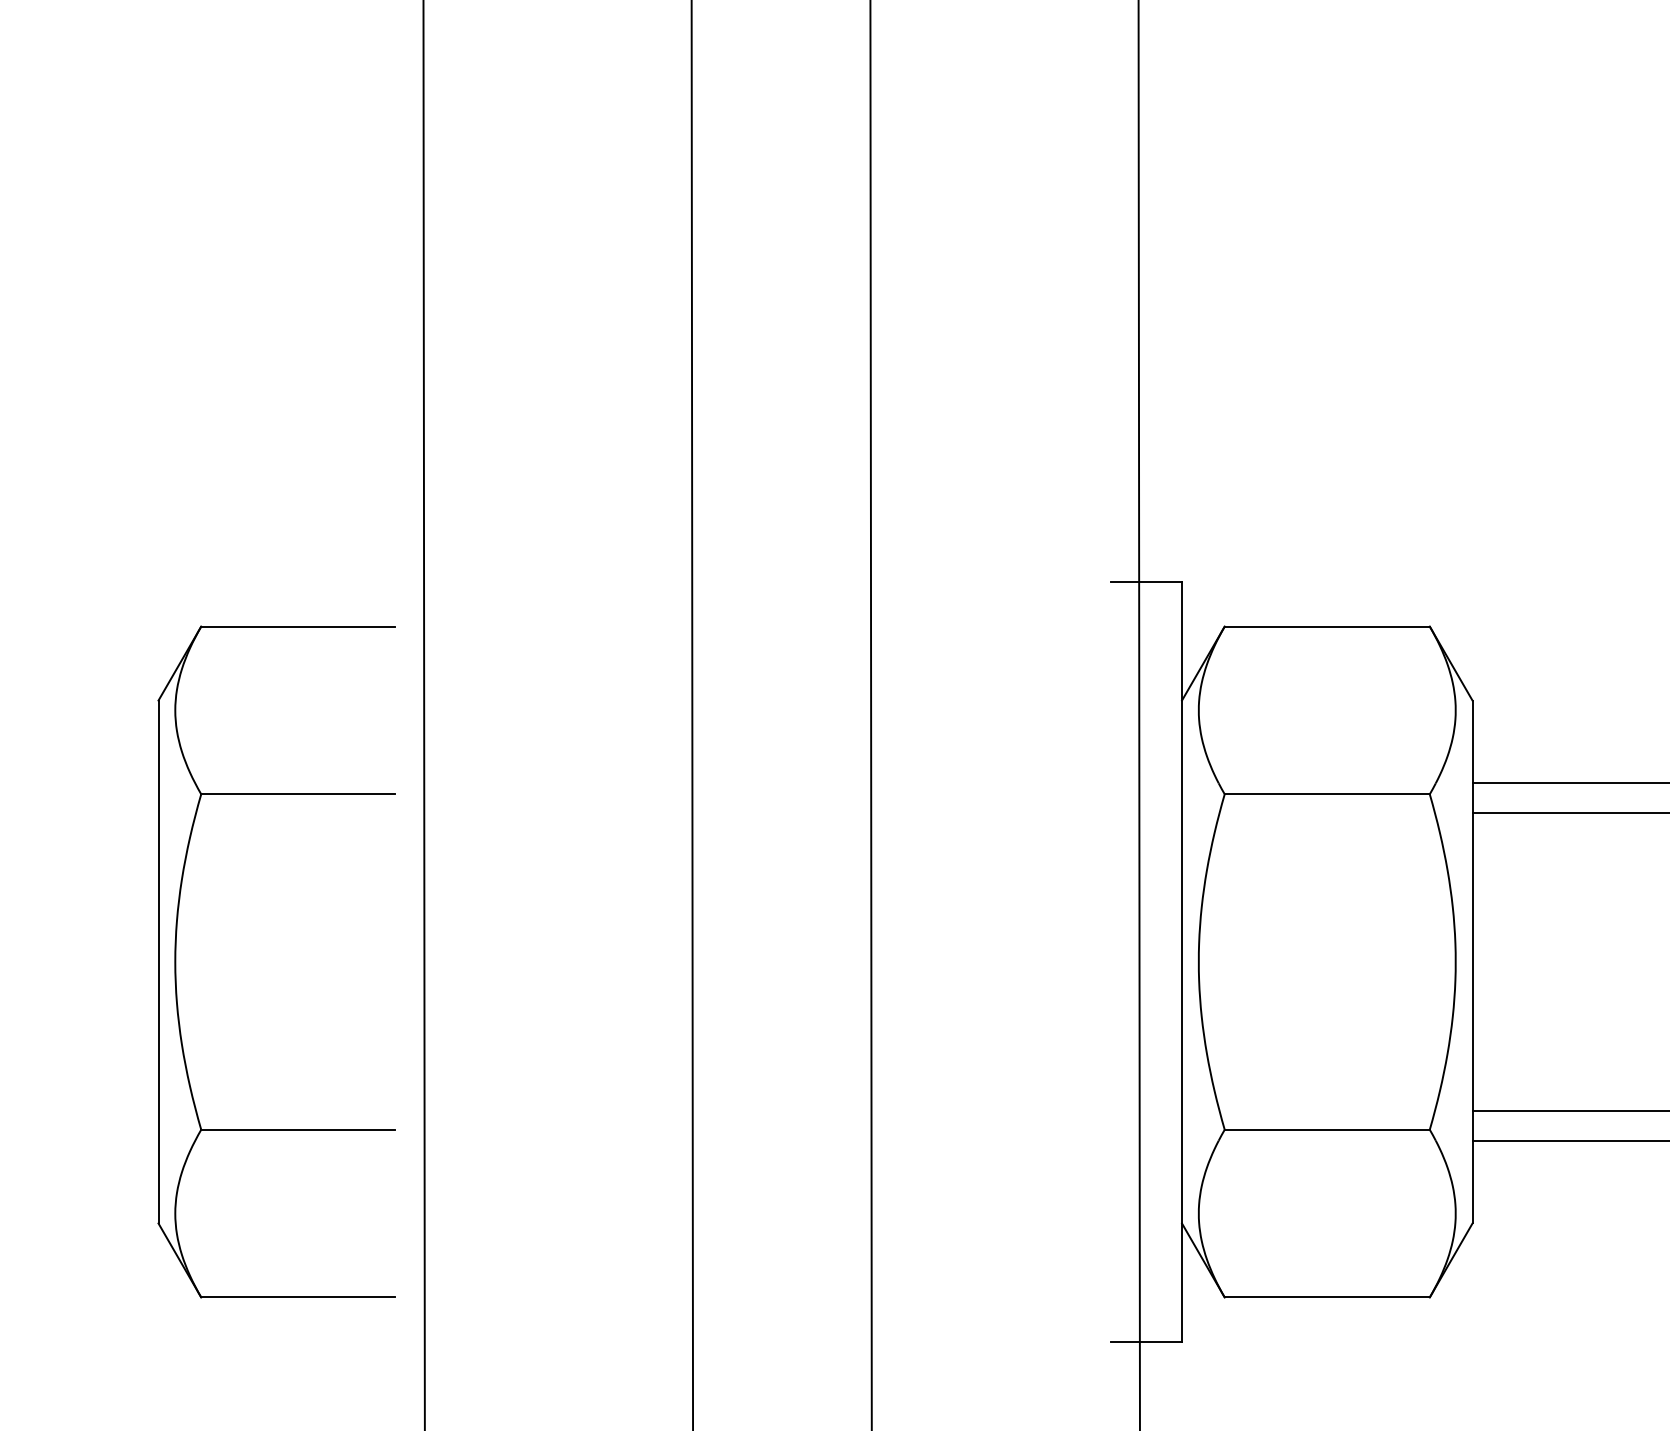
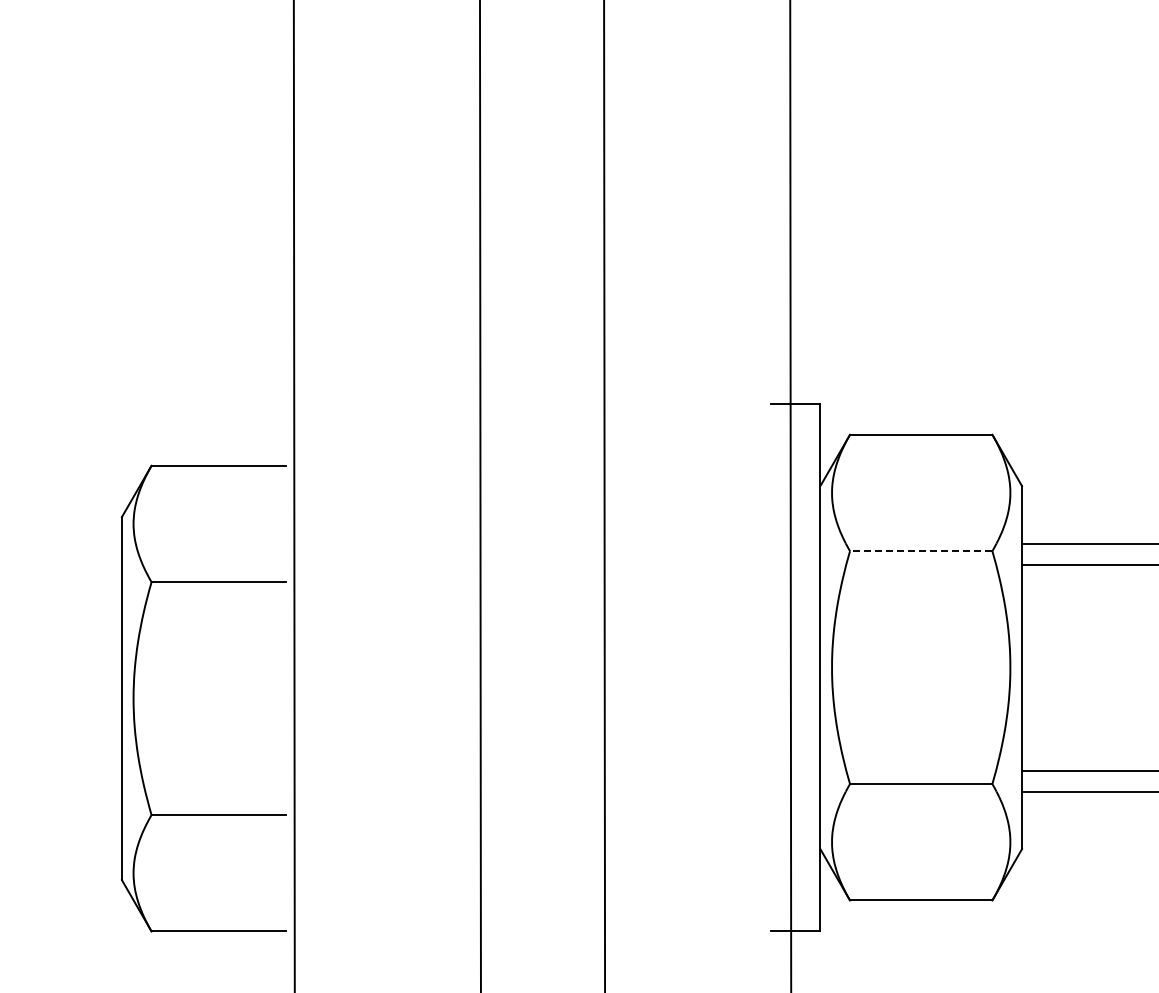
line: (1326, 794) -> (920, 551), solid -> dashed
part: (176, 961) -> (134, 698), moved

